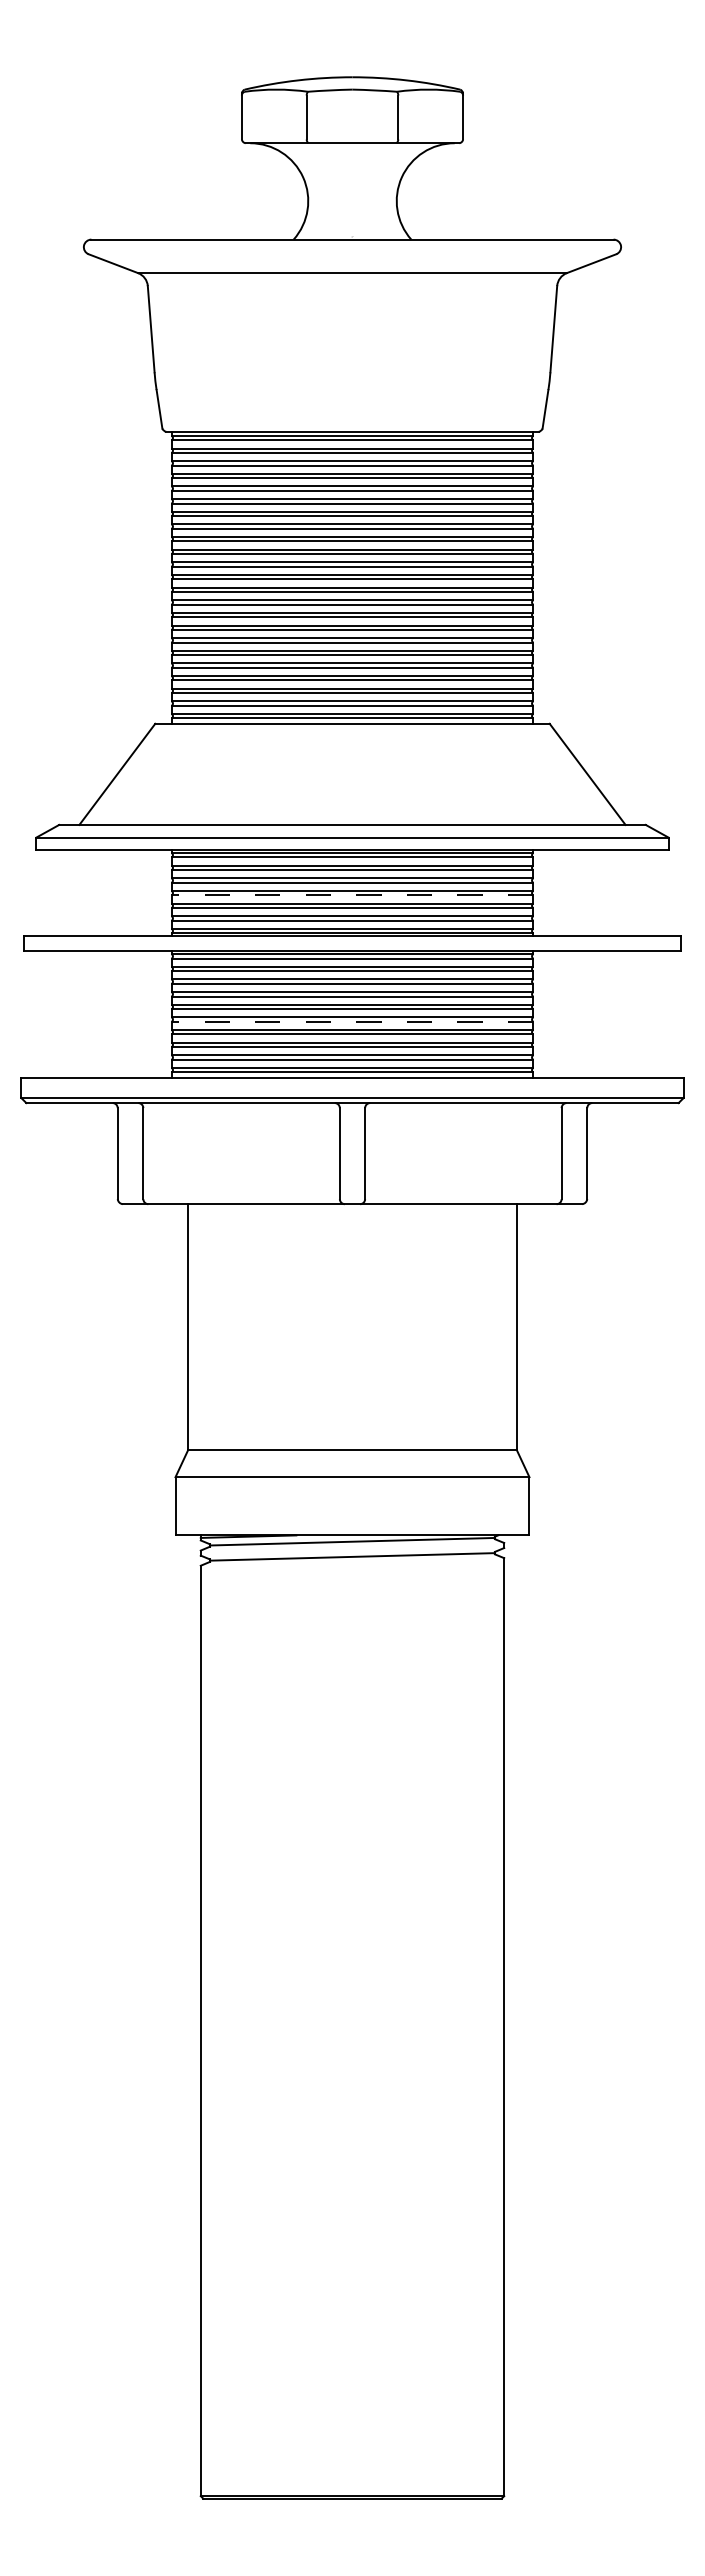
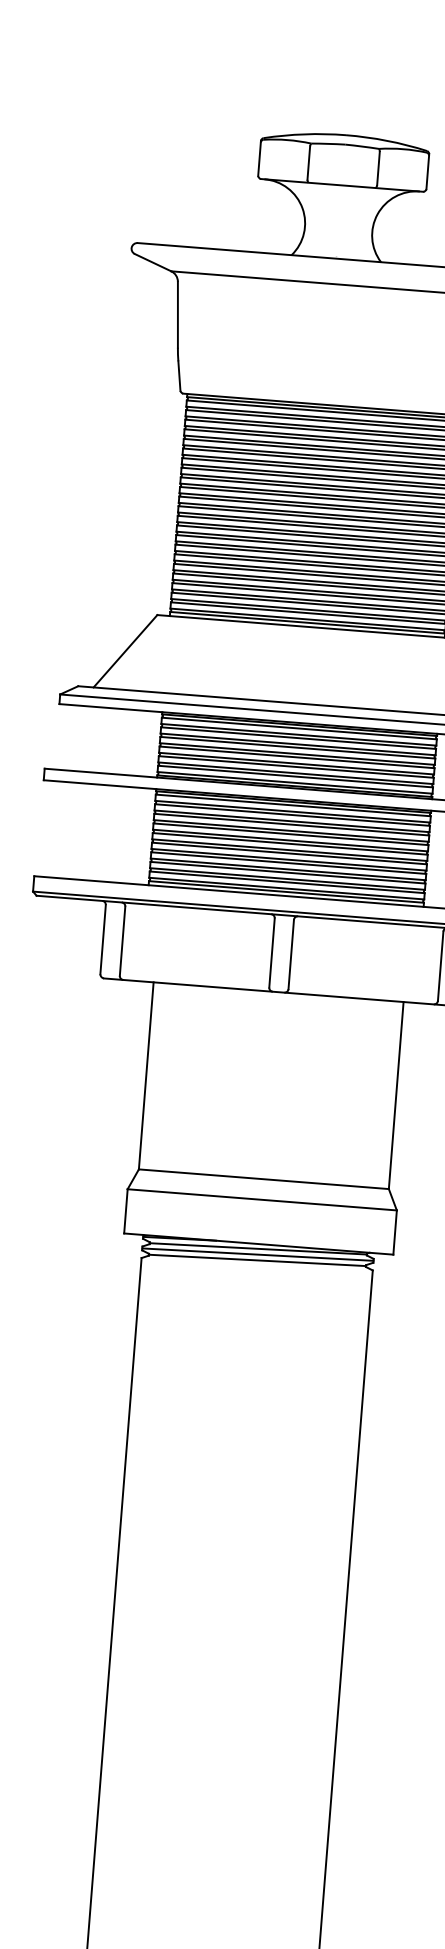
line: (352, 895) -> (297, 757), dashed -> solid
line: (352, 1021) -> (289, 853), dashed -> solid
line: (352, 1549) -> (257, 1254), added

